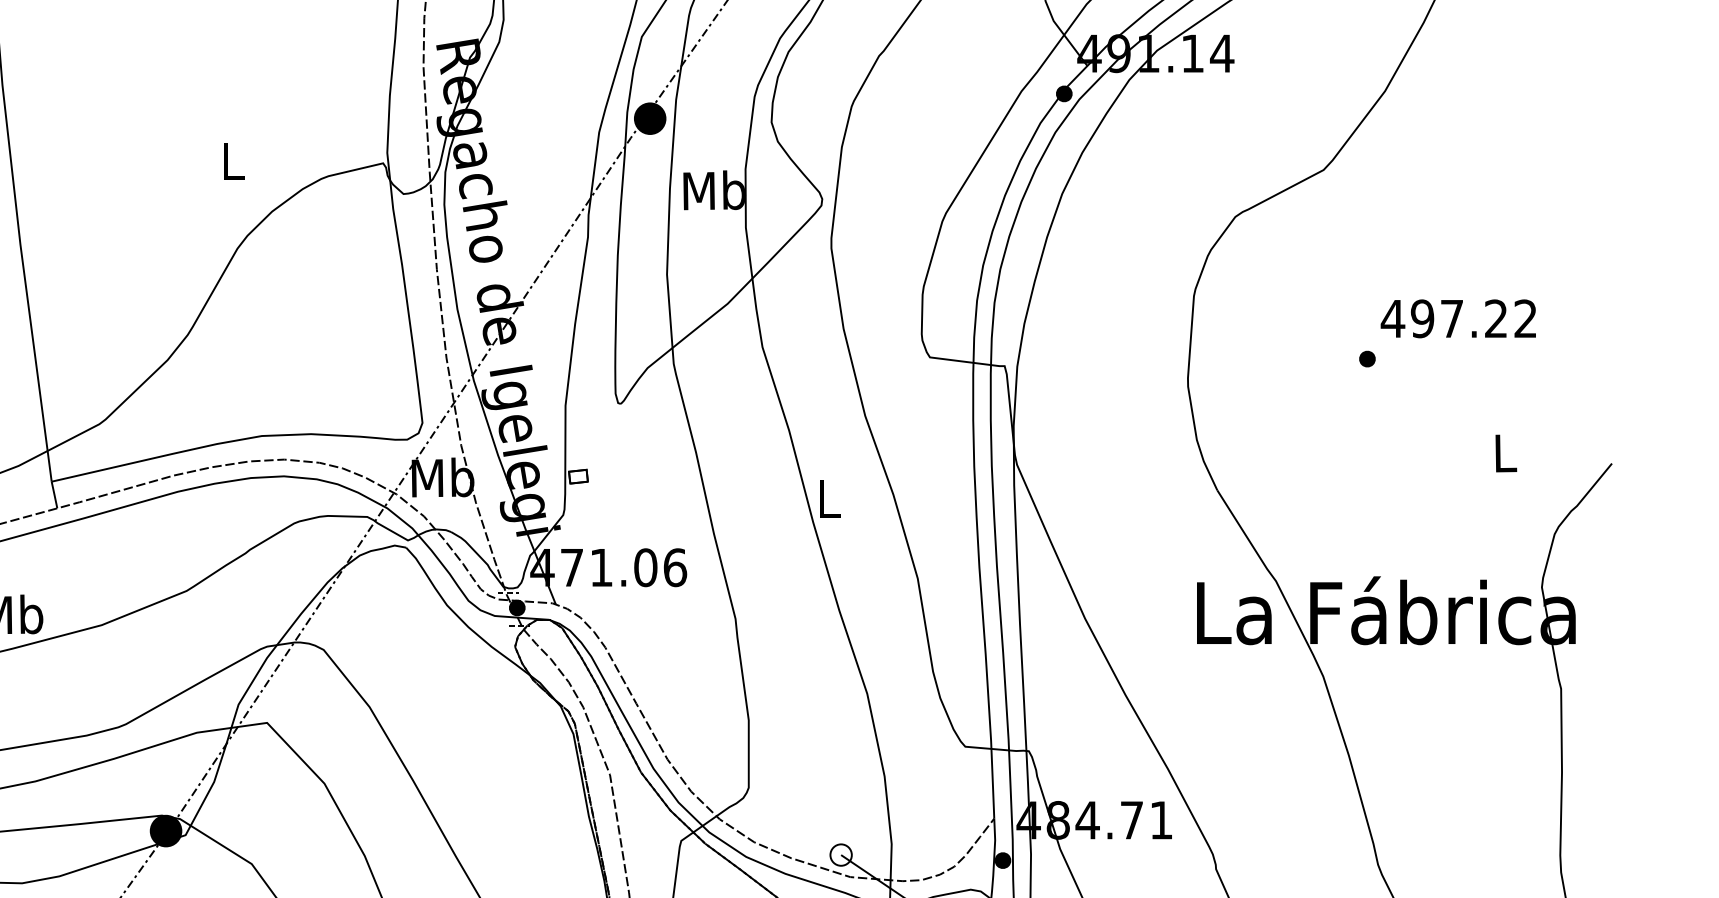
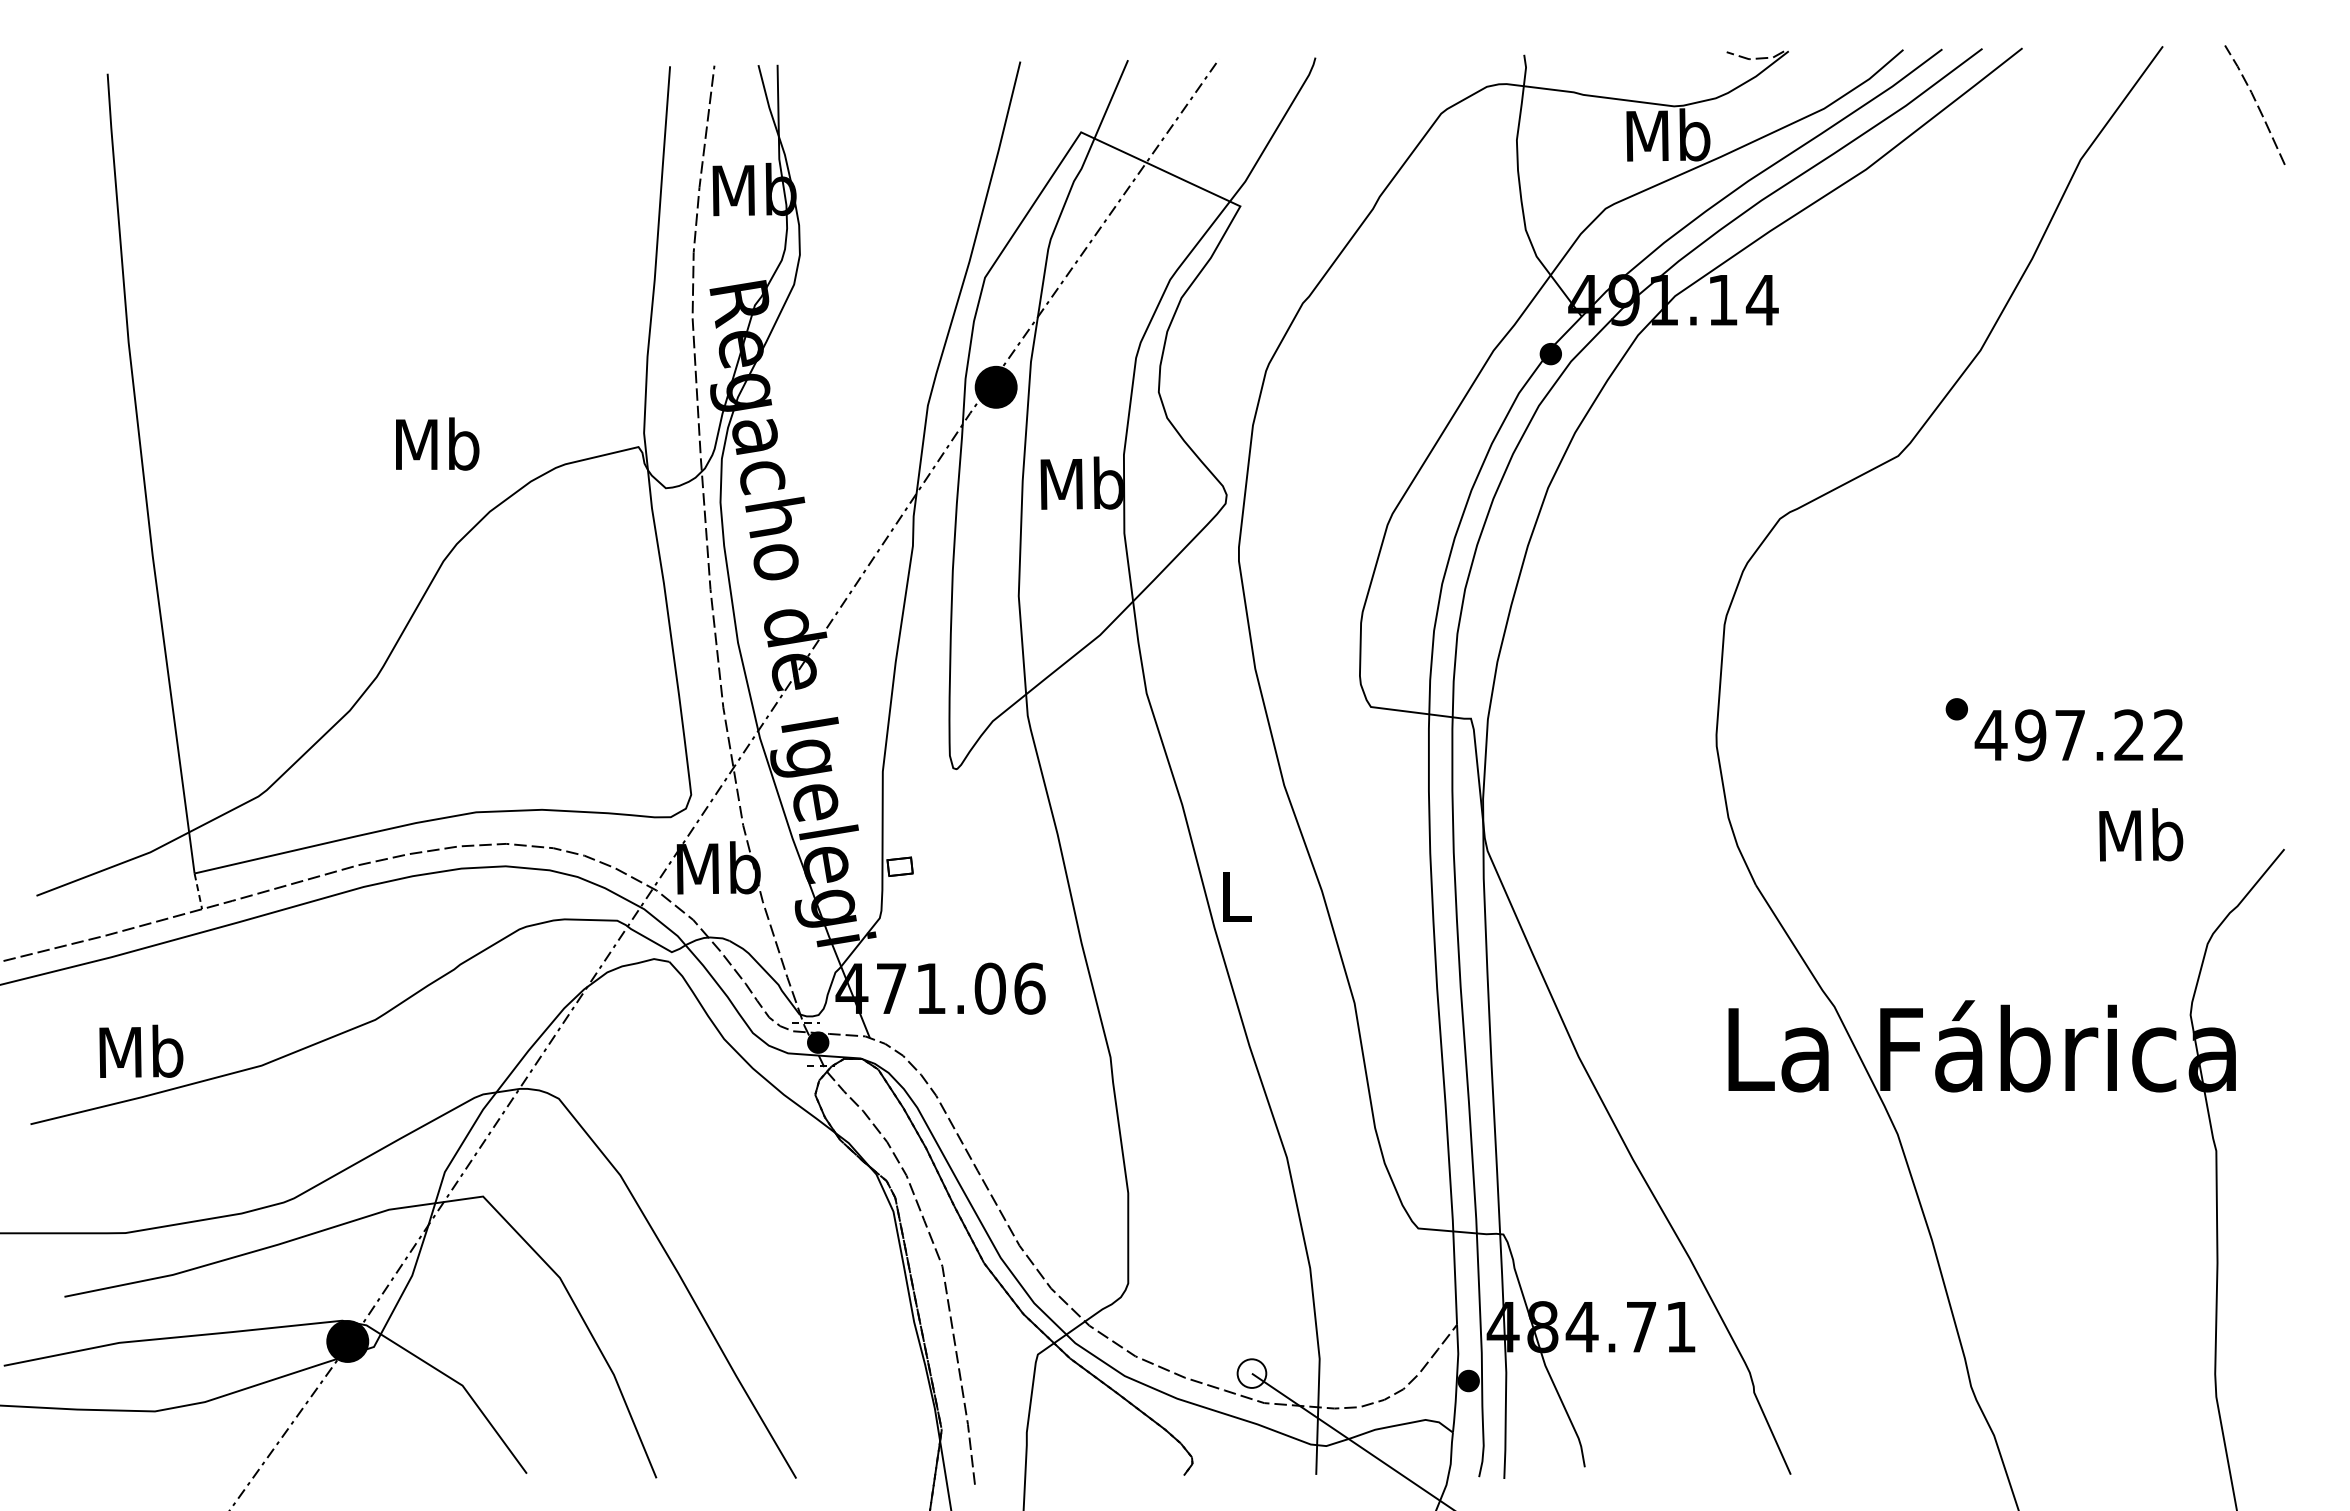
text: (233, 160) -> (437, 443), L -> Mb
text: (1458, 318) -> (2078, 735), moved
text: (1505, 452) -> (2141, 834), L -> Mb
line: (54, 495) -> (198, 891), solid -> dashed

